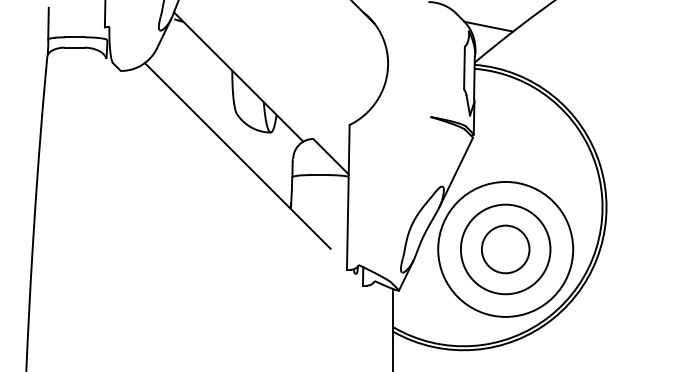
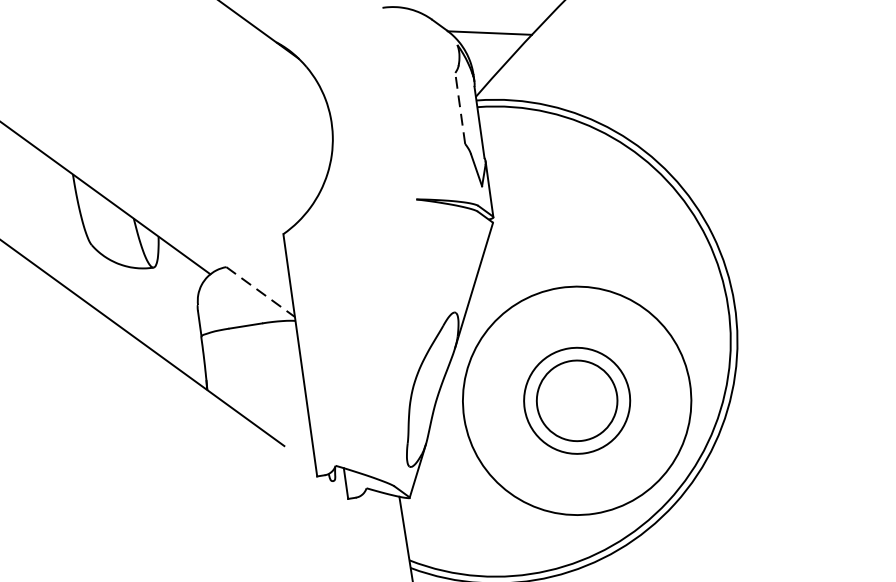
line: (464, 67) -> (460, 107), solid -> dashed
line: (331, 157) -> (261, 293), solid -> dashed
circle: (505, 249) -> (576, 400), size x0.7

